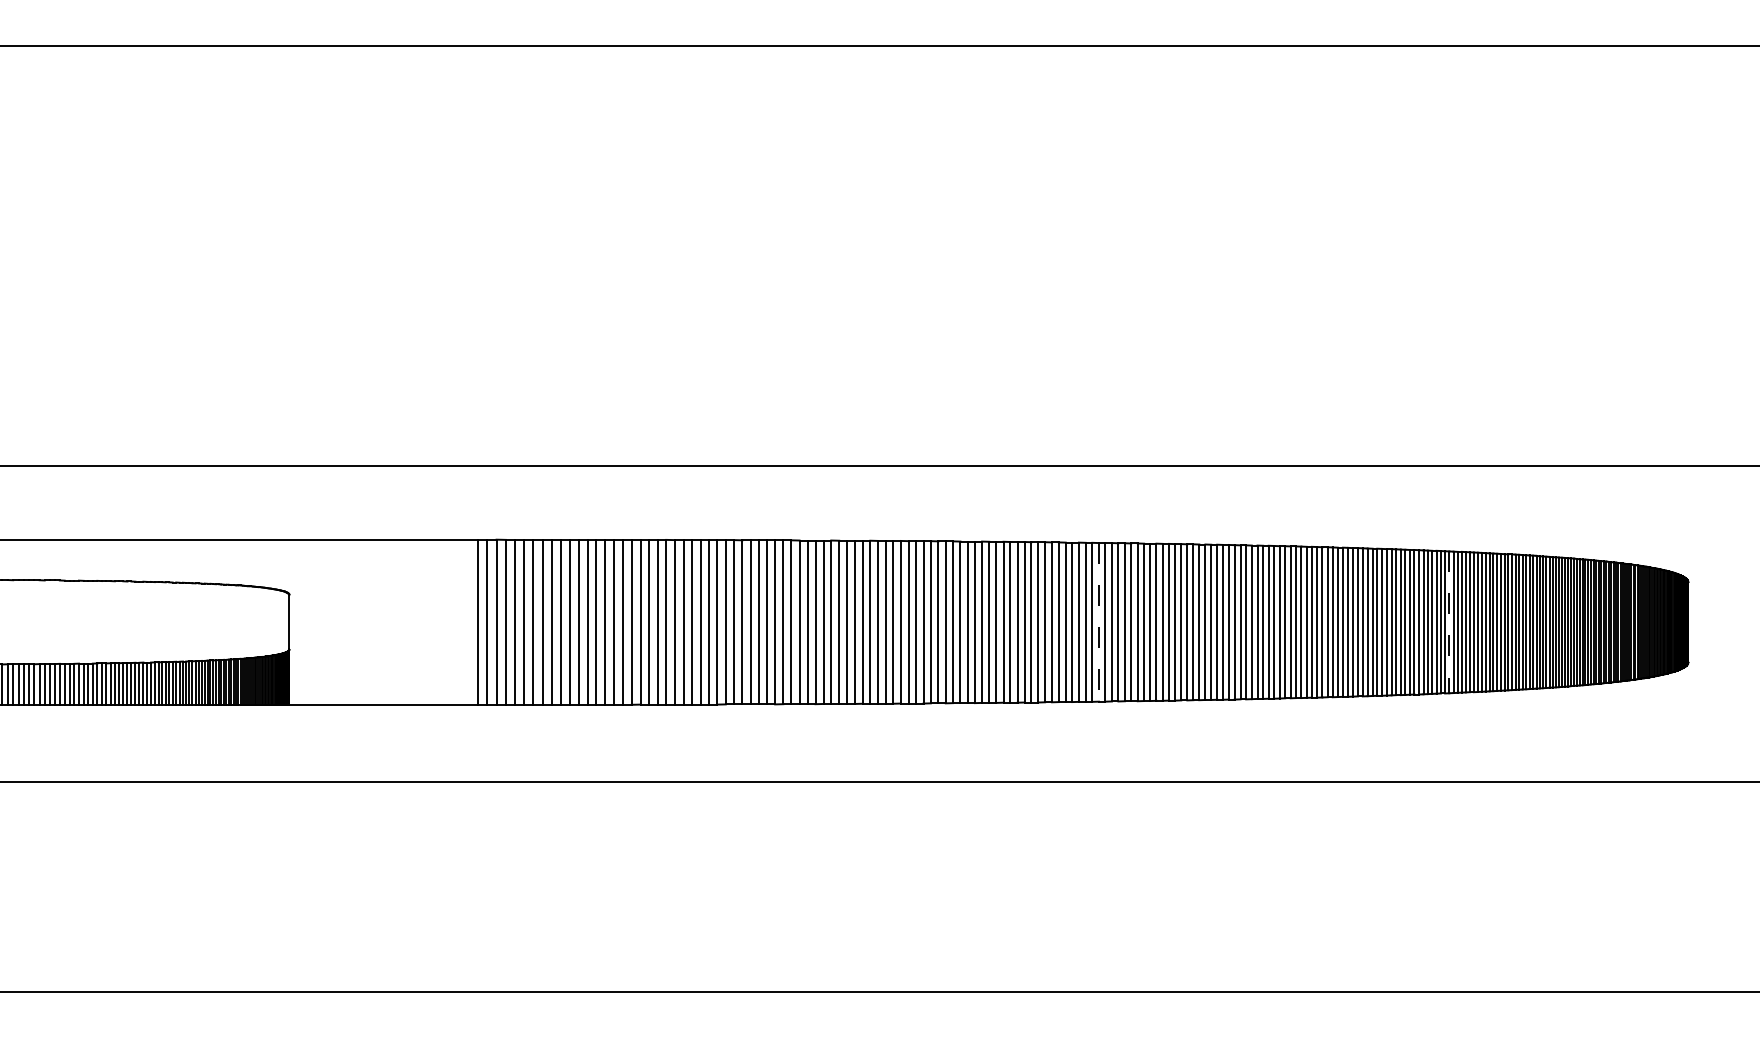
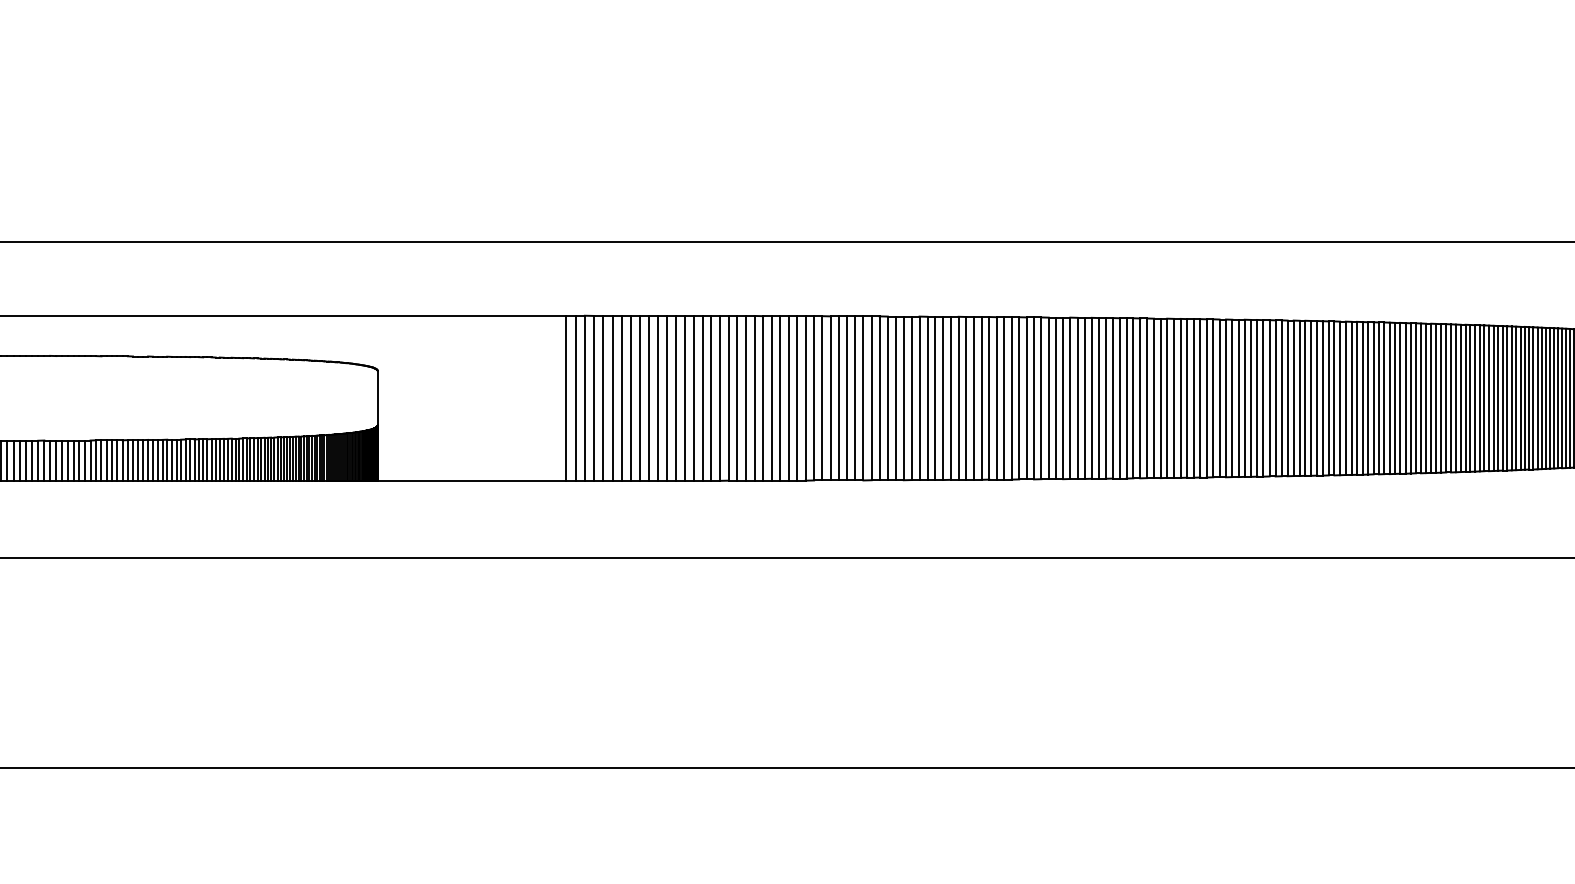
line: (1098, 622) -> (1186, 398), dashed -> solid
line: (1449, 622) -> (1537, 398), dashed -> solid

